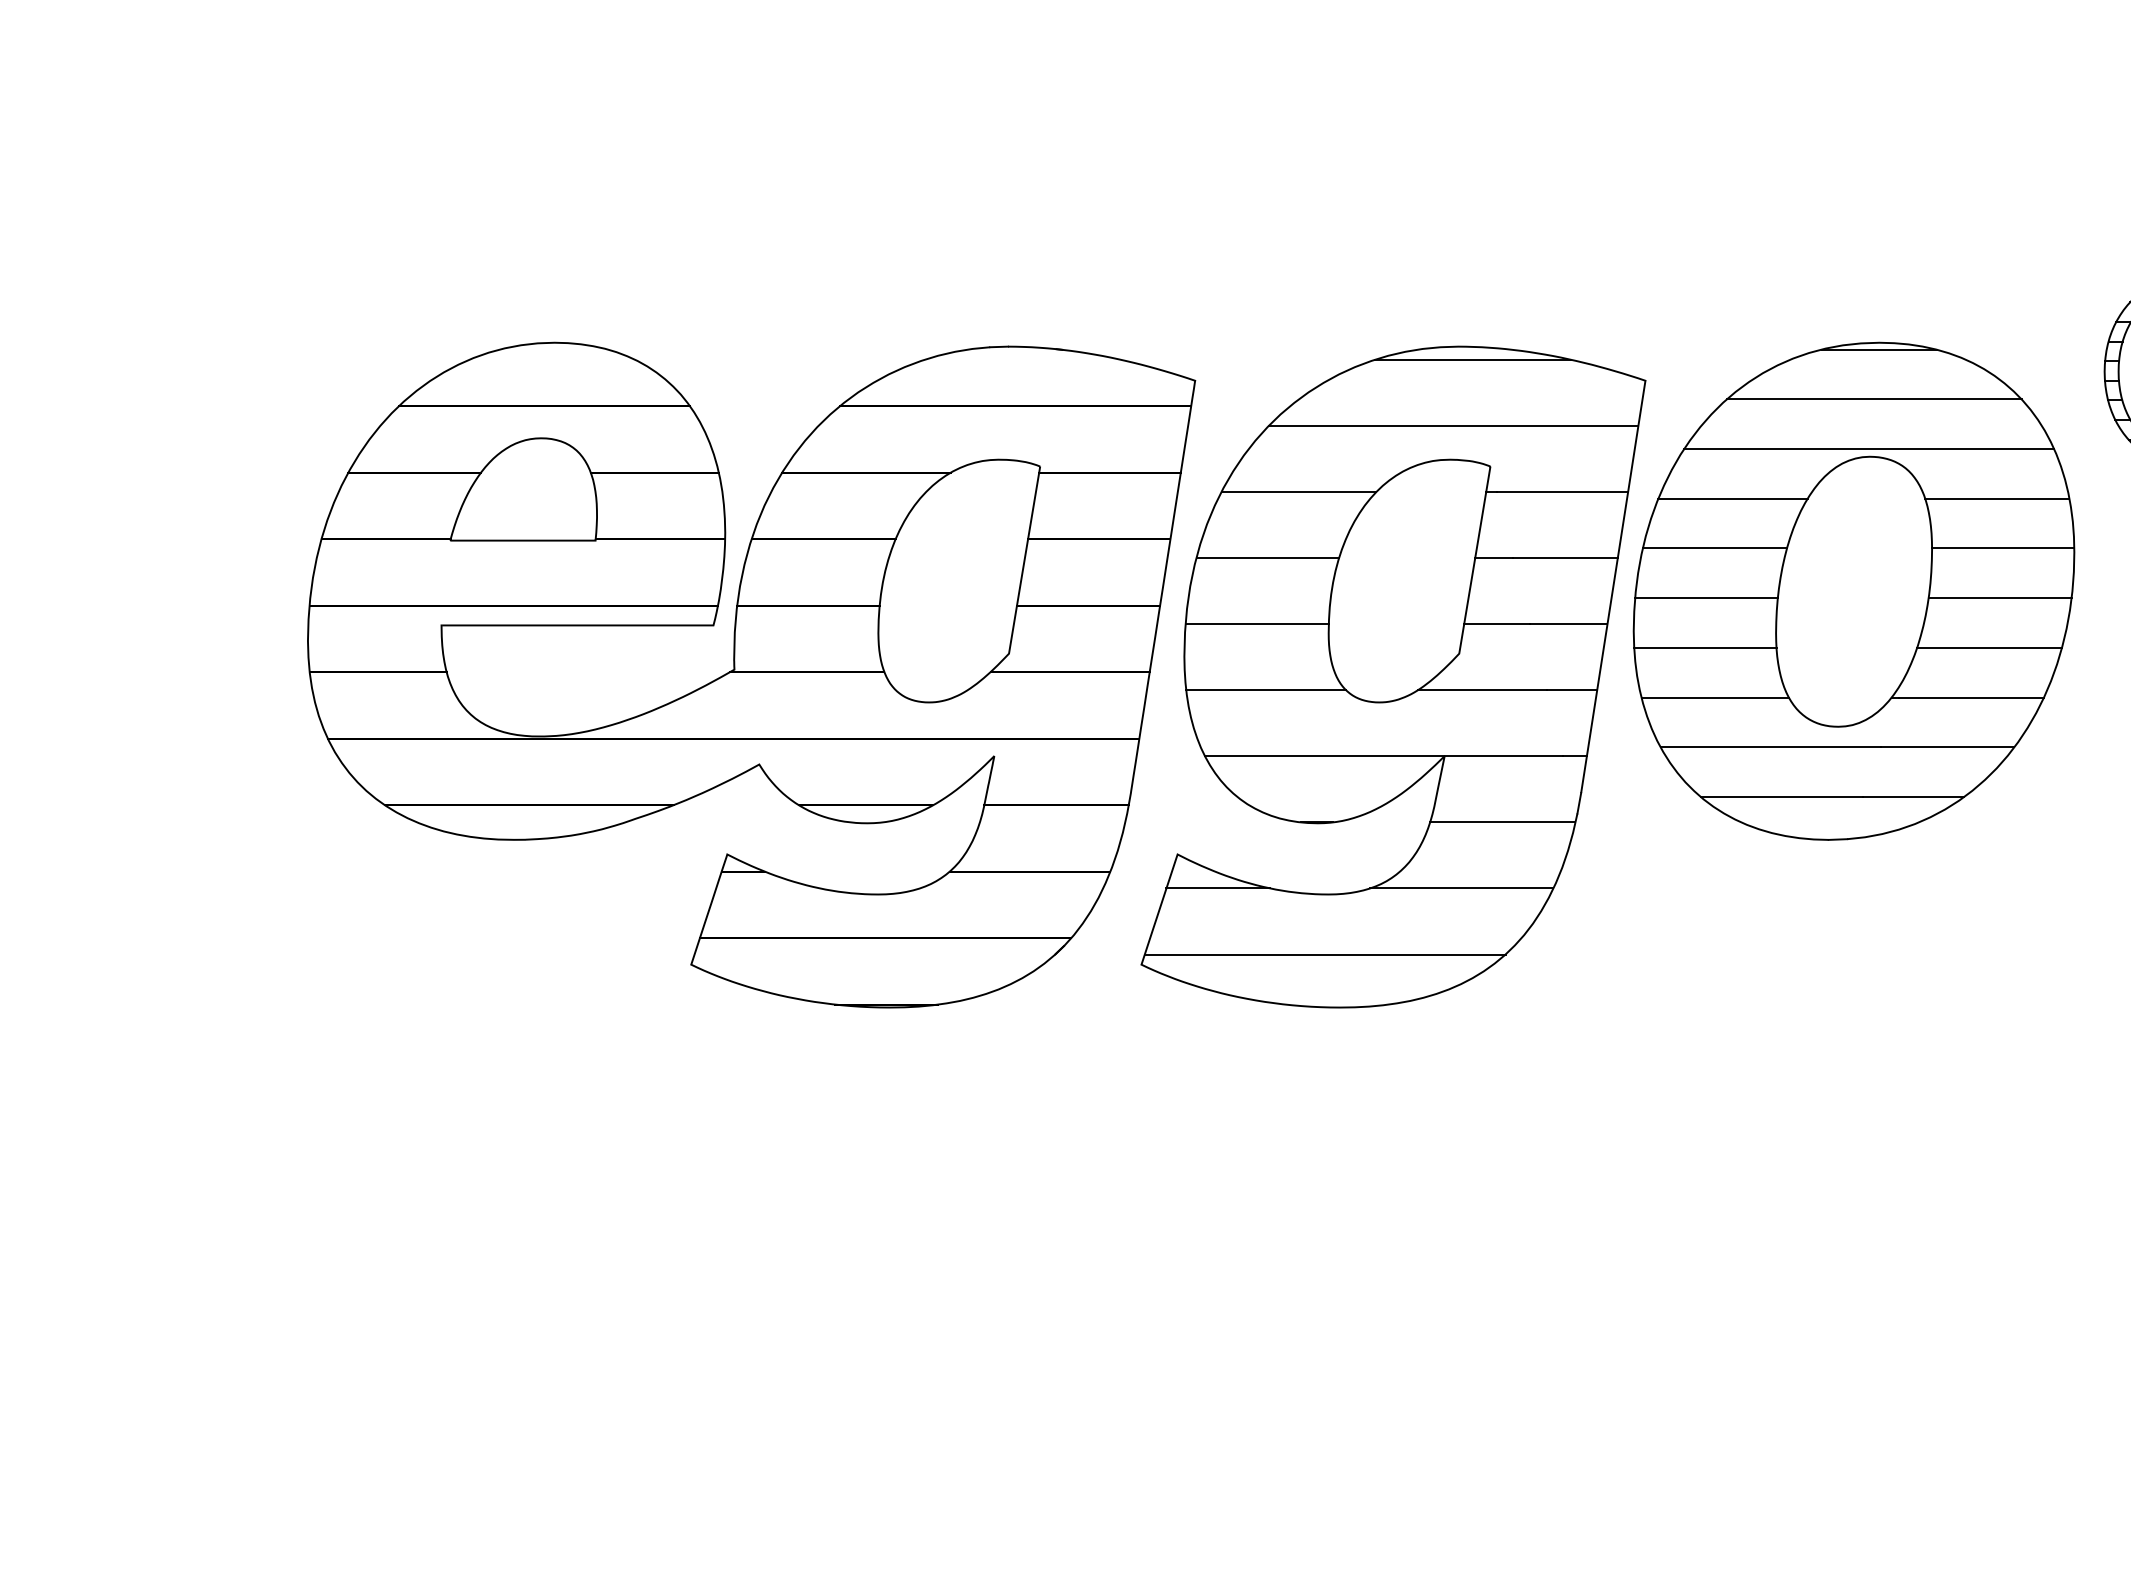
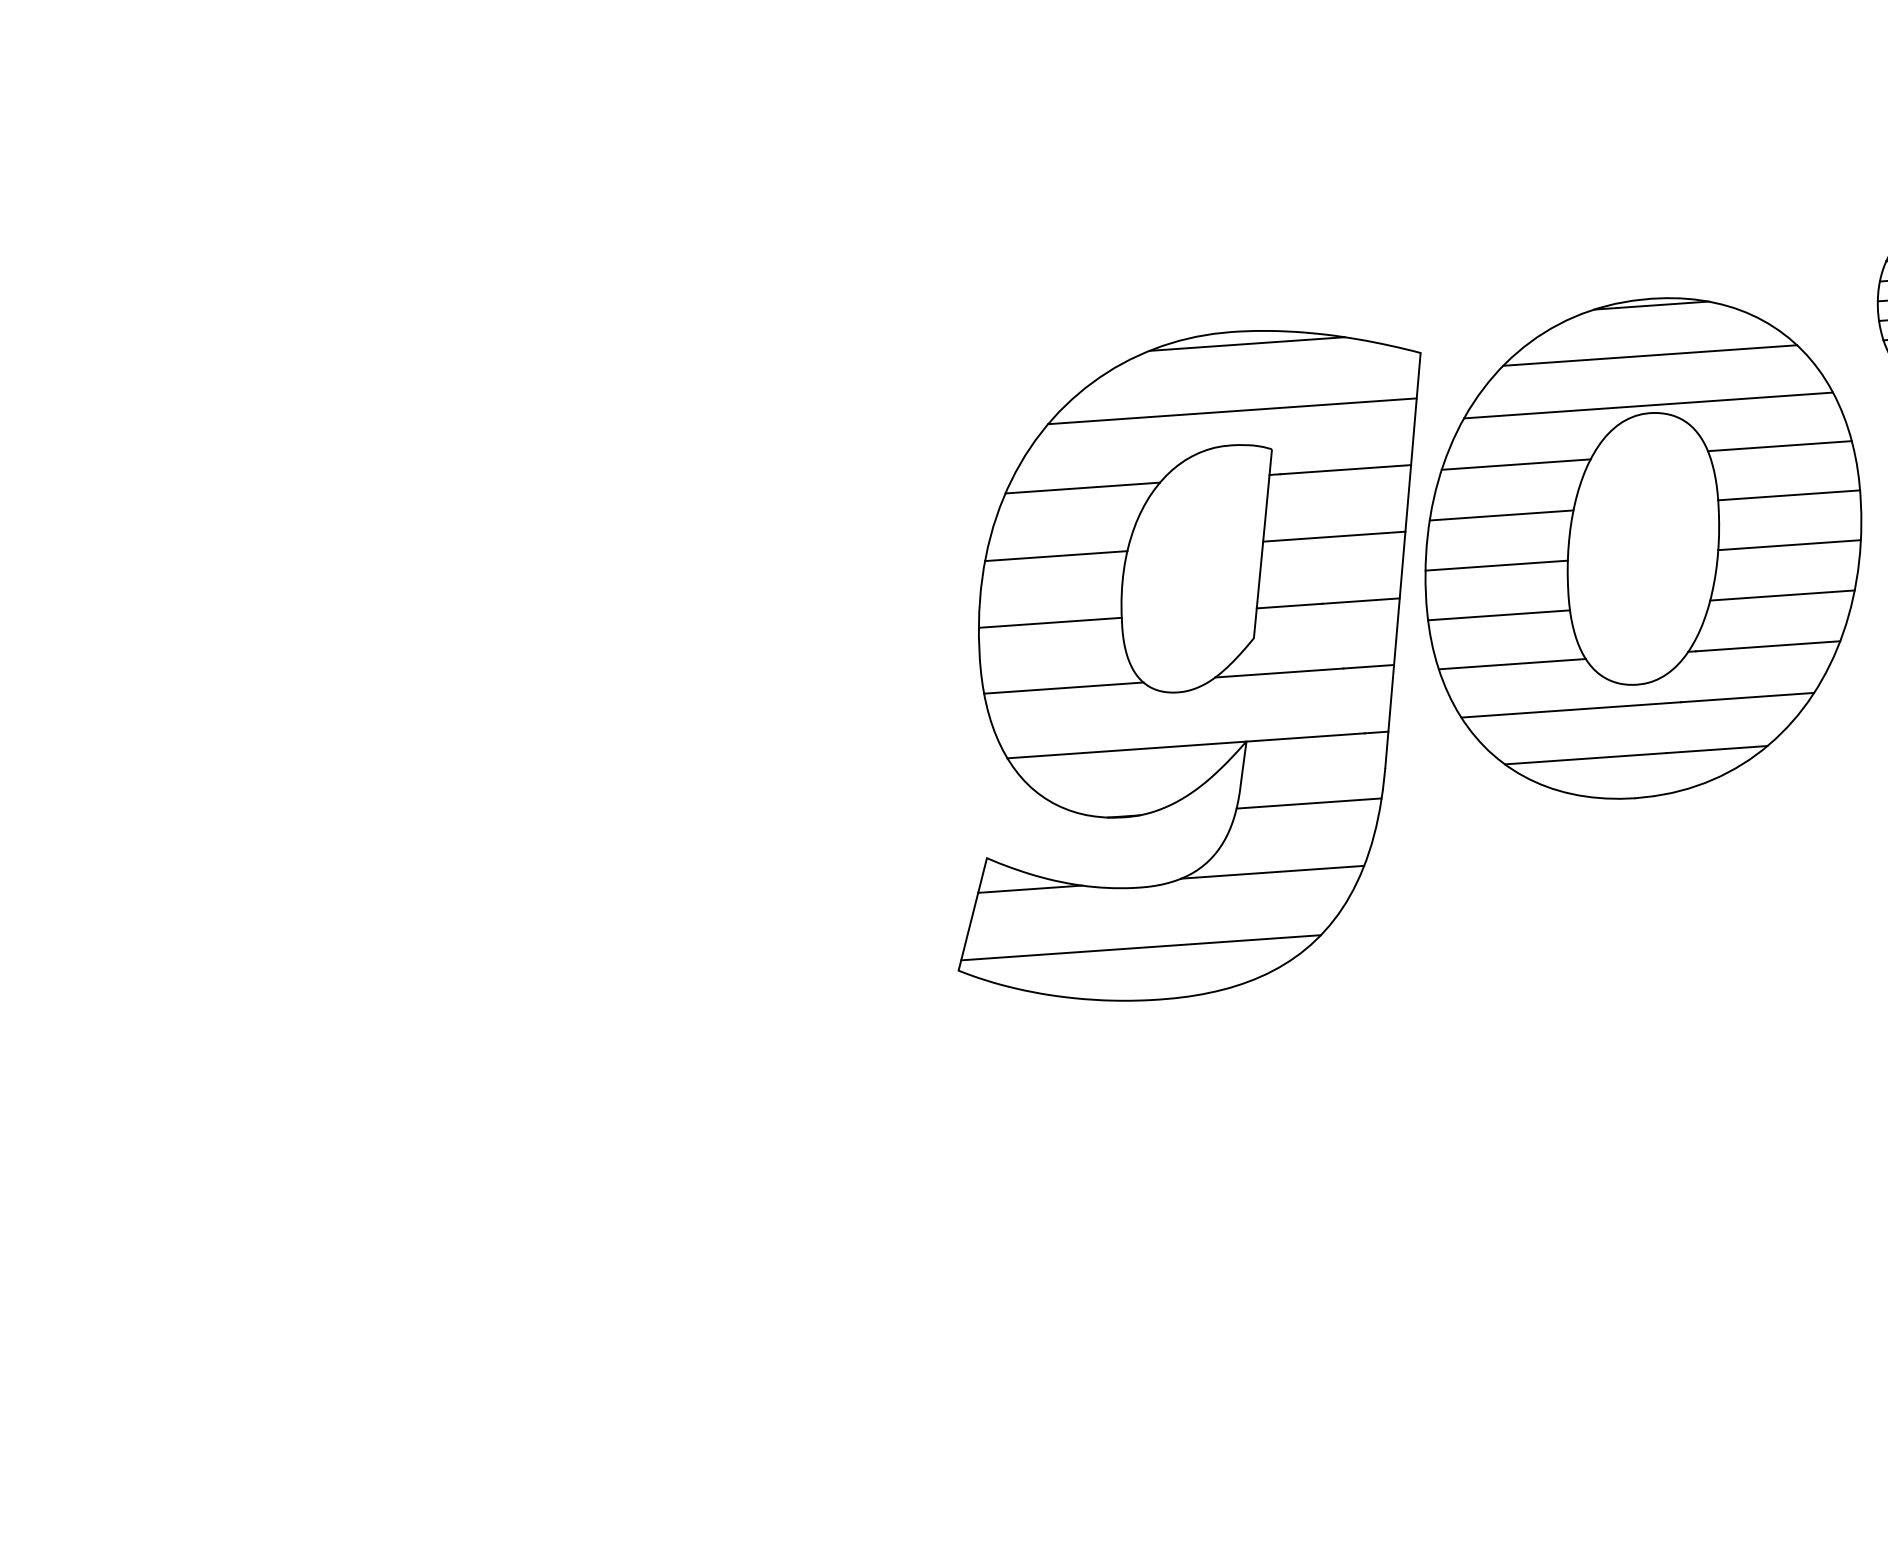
part: (751, 674) -> (549, 708), removed

